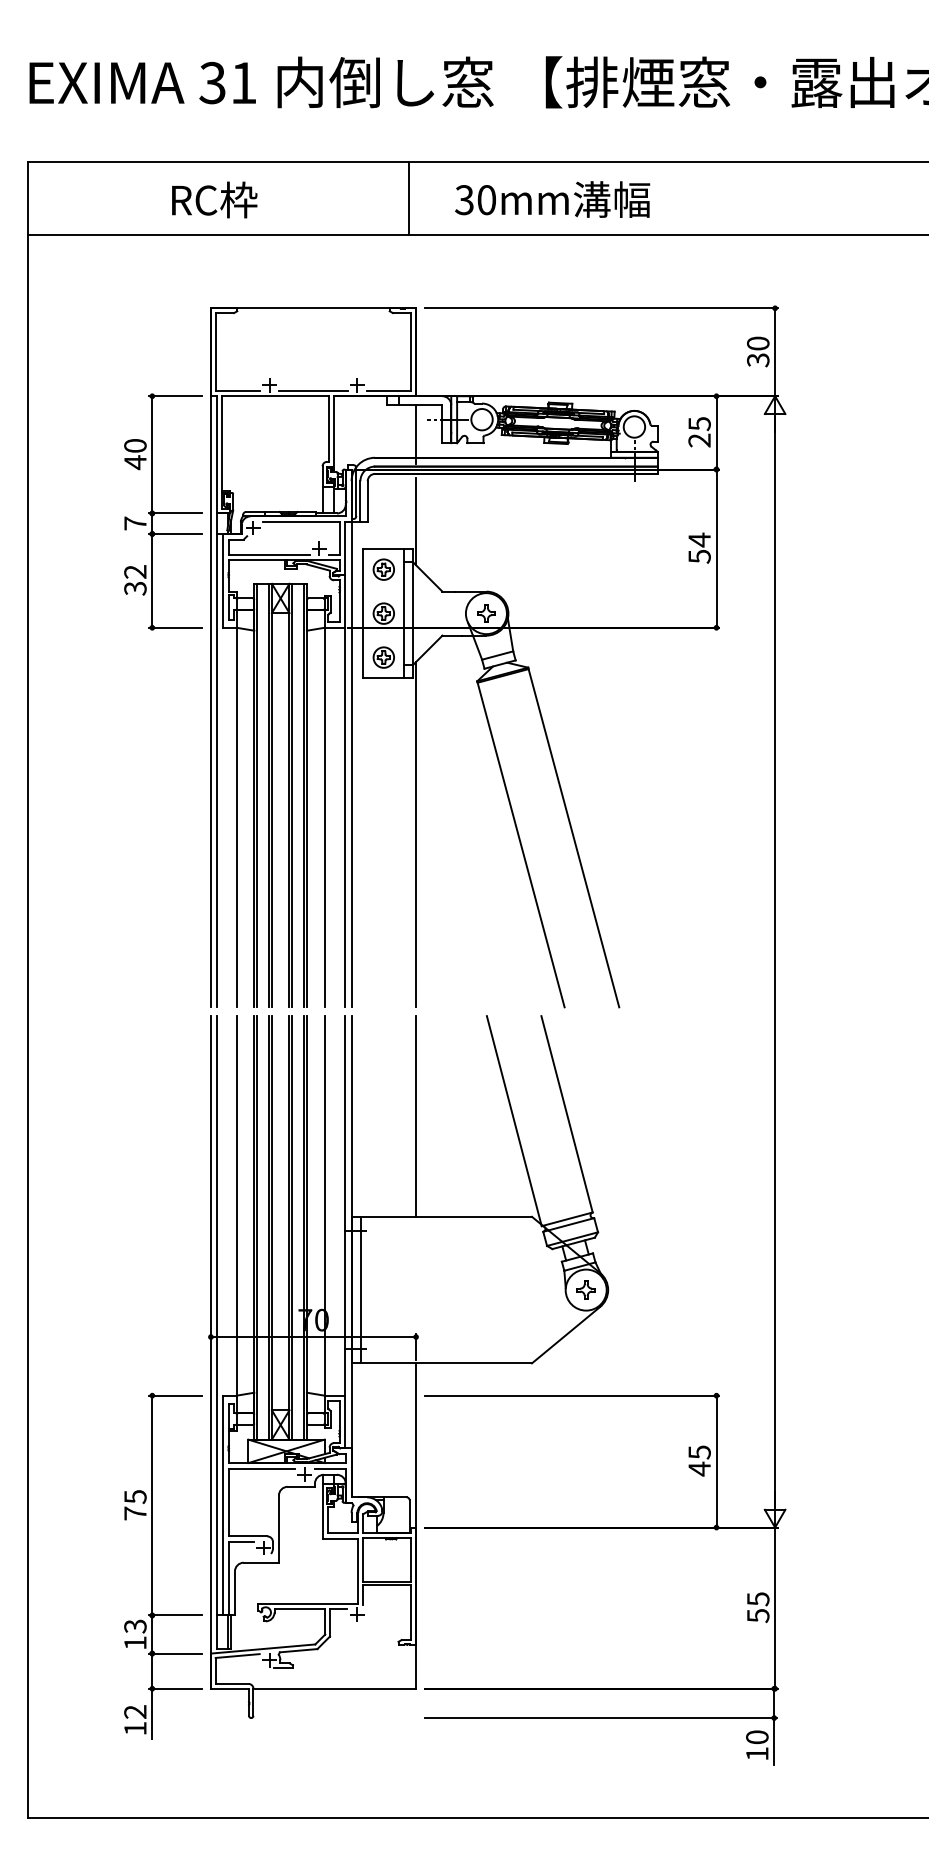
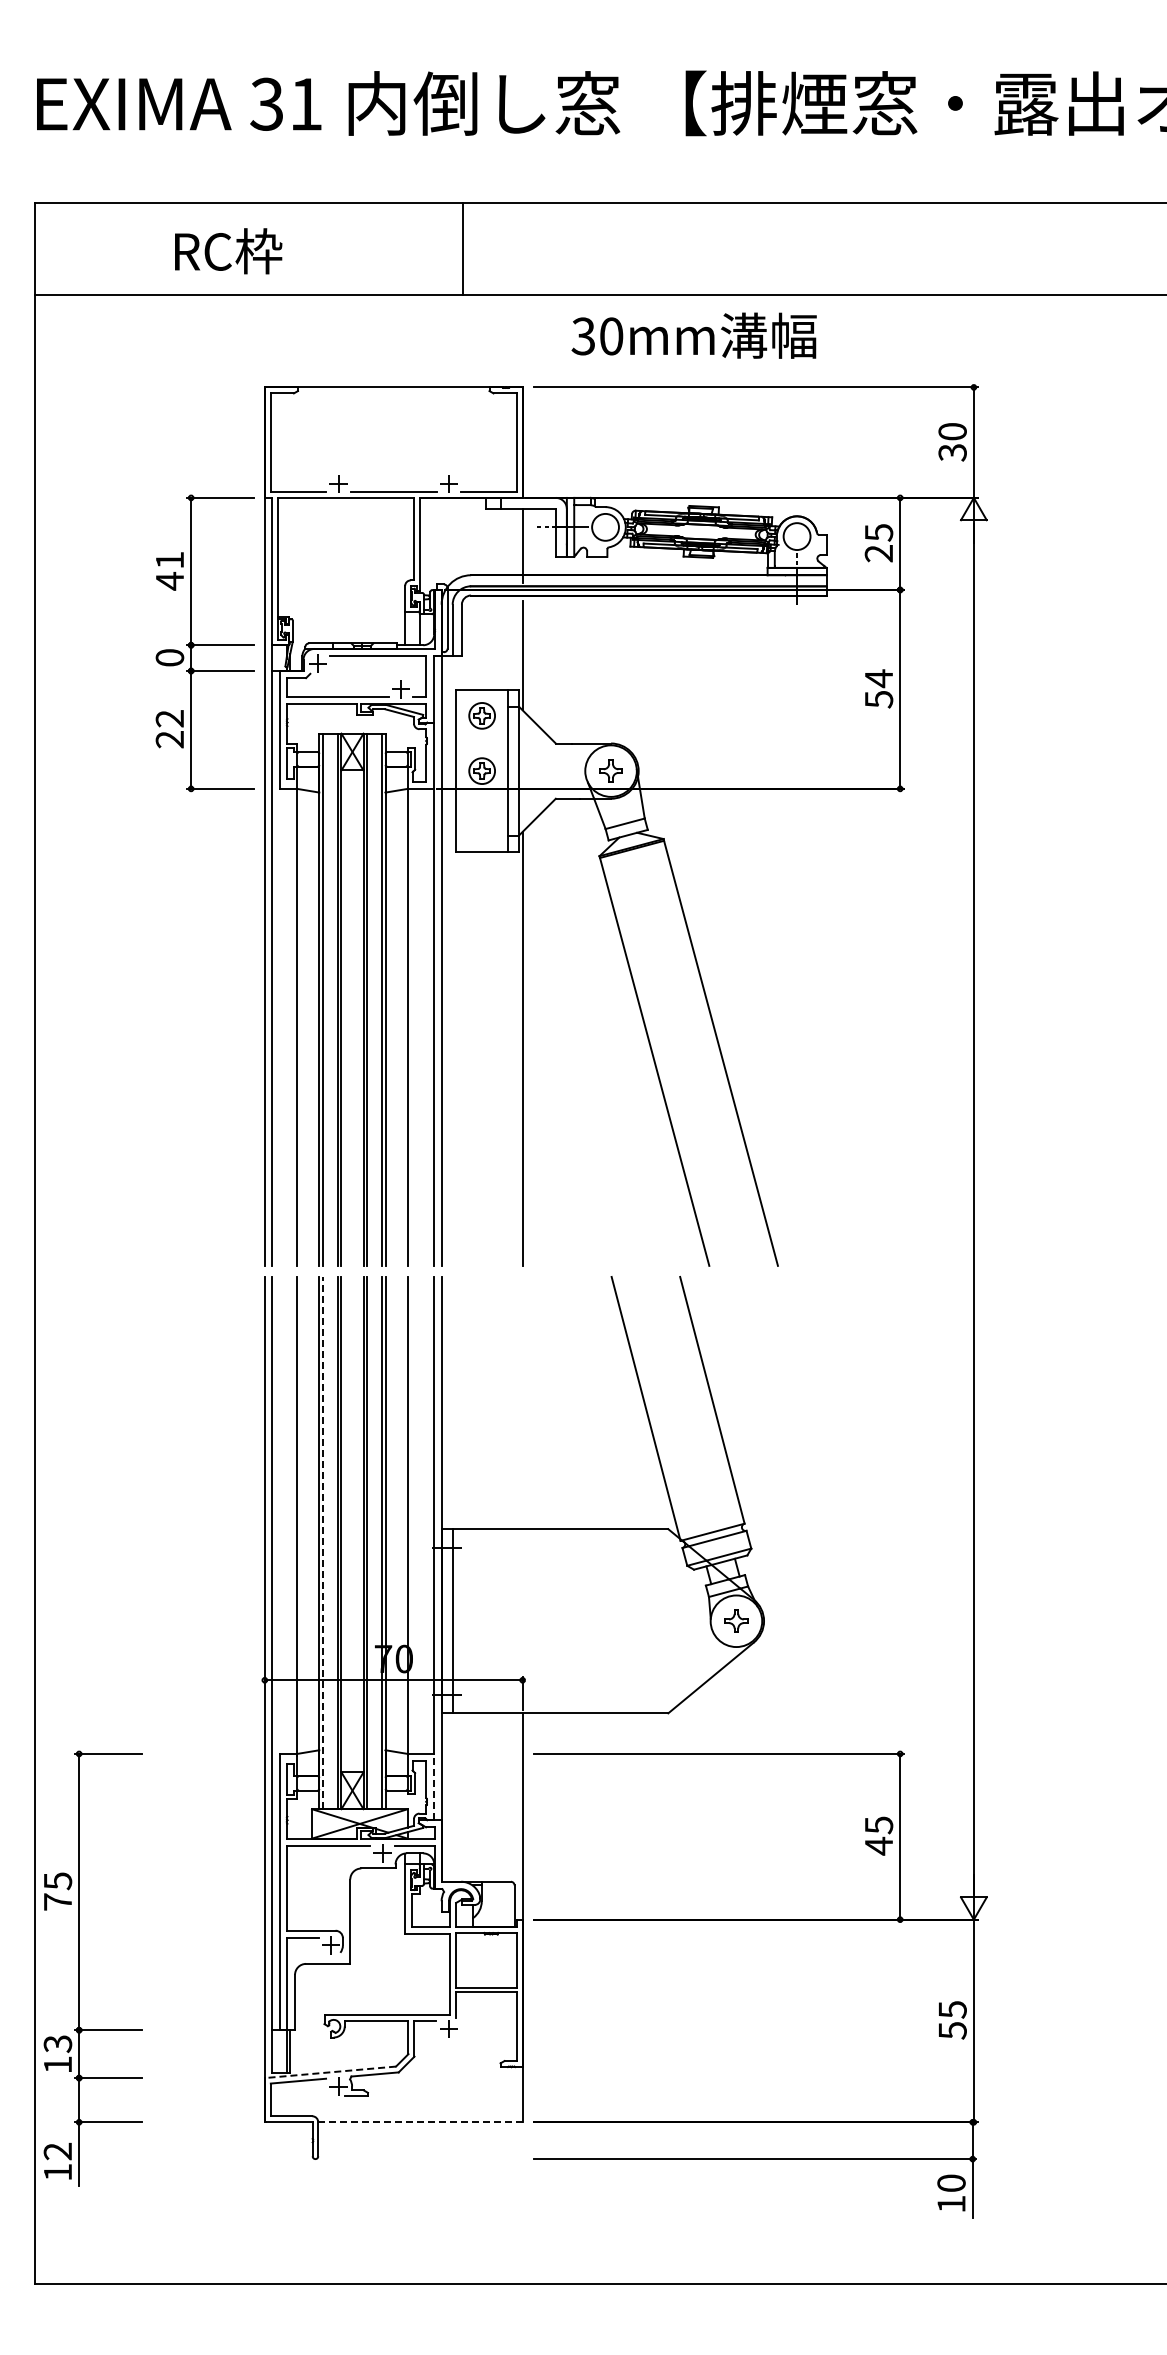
line: (408, 198) -> (462, 249), moved
text: (552, 199) -> (693, 335), moved
text: (214, 200) -> (228, 251), moved
text: (135, 445) -> (169, 559), 40 -> 41
text: (135, 523) -> (169, 657), 7 -> 0
text: (135, 588) -> (170, 739), 32 -> 22
part: (383, 657) -> (481, 826), removed
line: (415, 1116) -> (522, 1402), removed
line: (257, 1227) -> (323, 1542), solid -> dashed
line: (345, 1421) -> (433, 1786), solid -> dashed
part: (152, 1566) -> (79, 1968), moved
line: (263, 1649) -> (330, 2072), solid -> dashed
line: (334, 1688) -> (419, 2122), solid -> dashed

